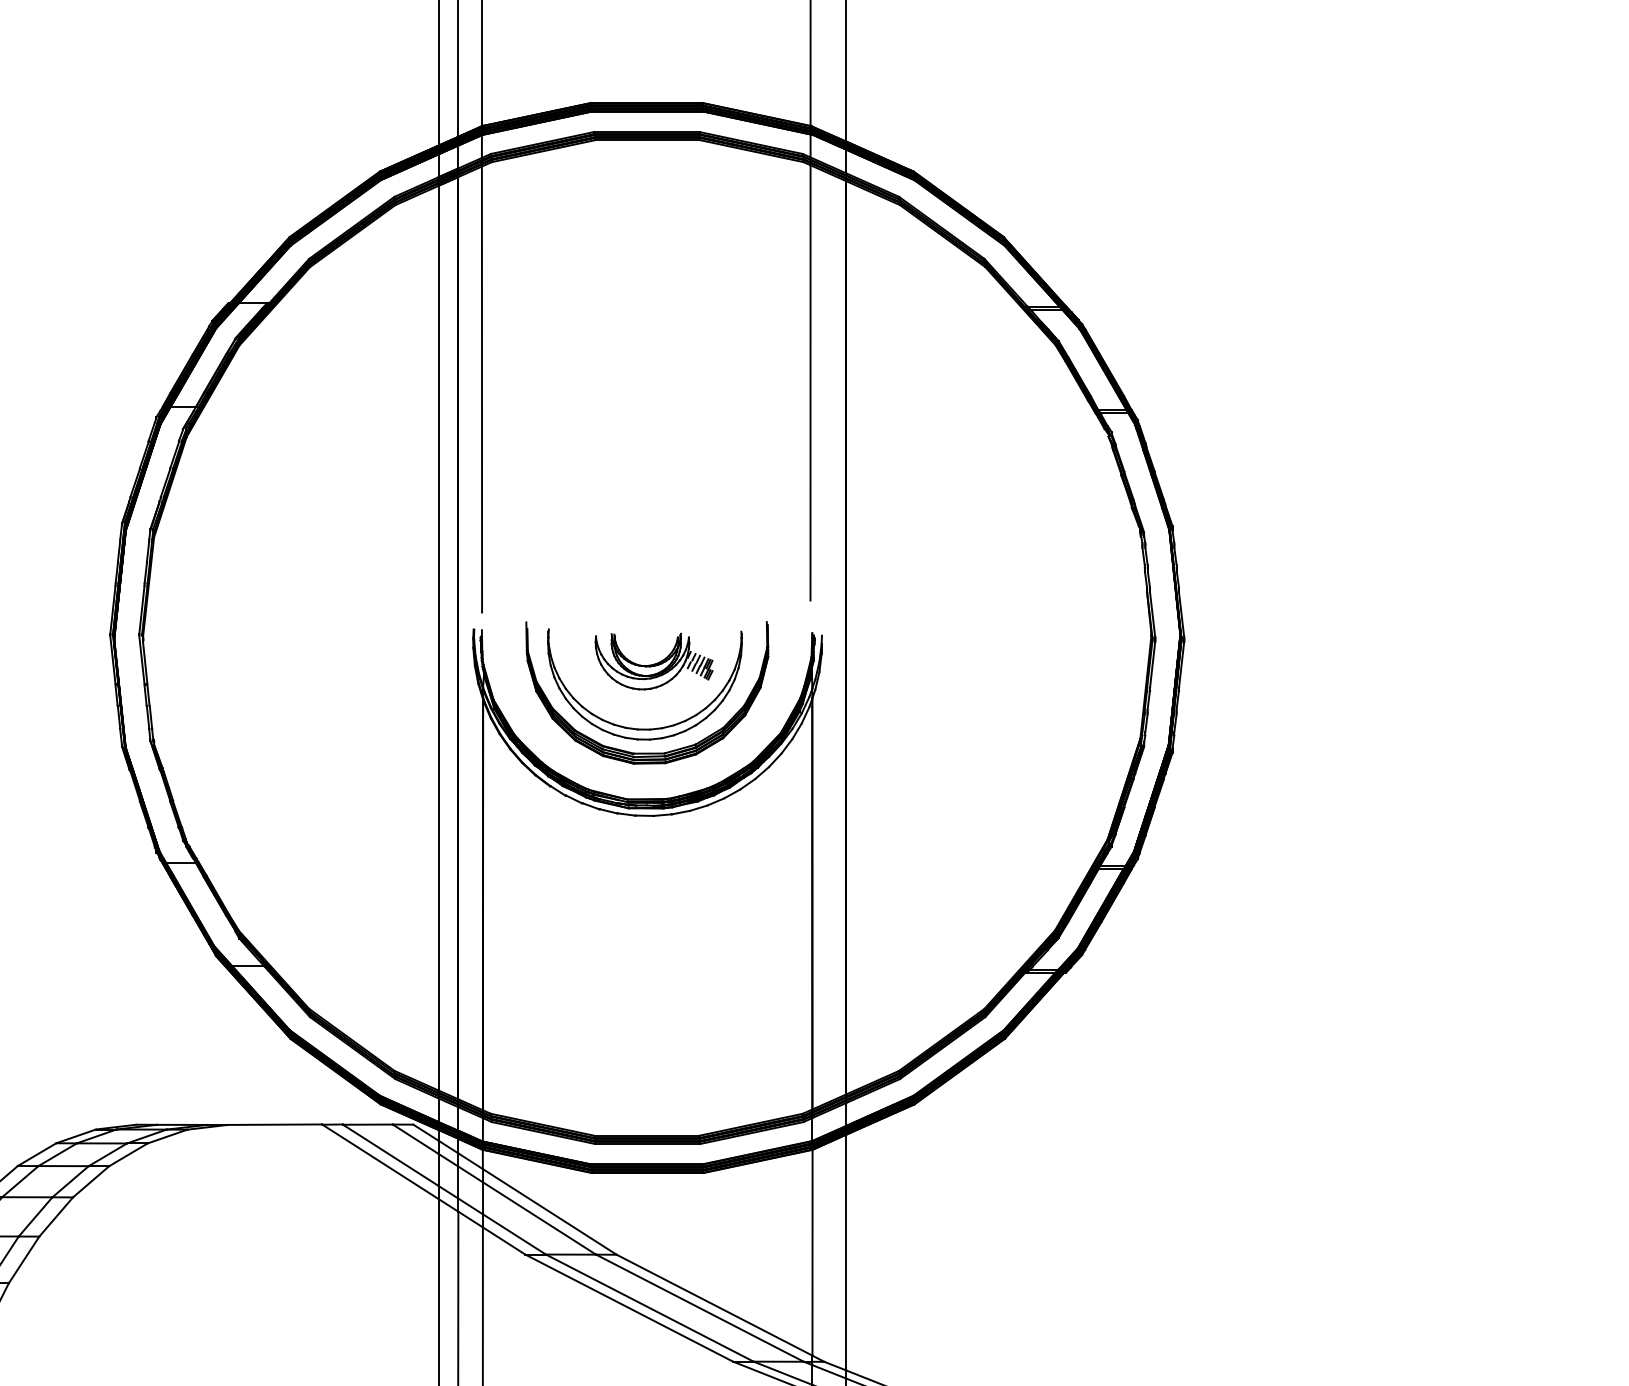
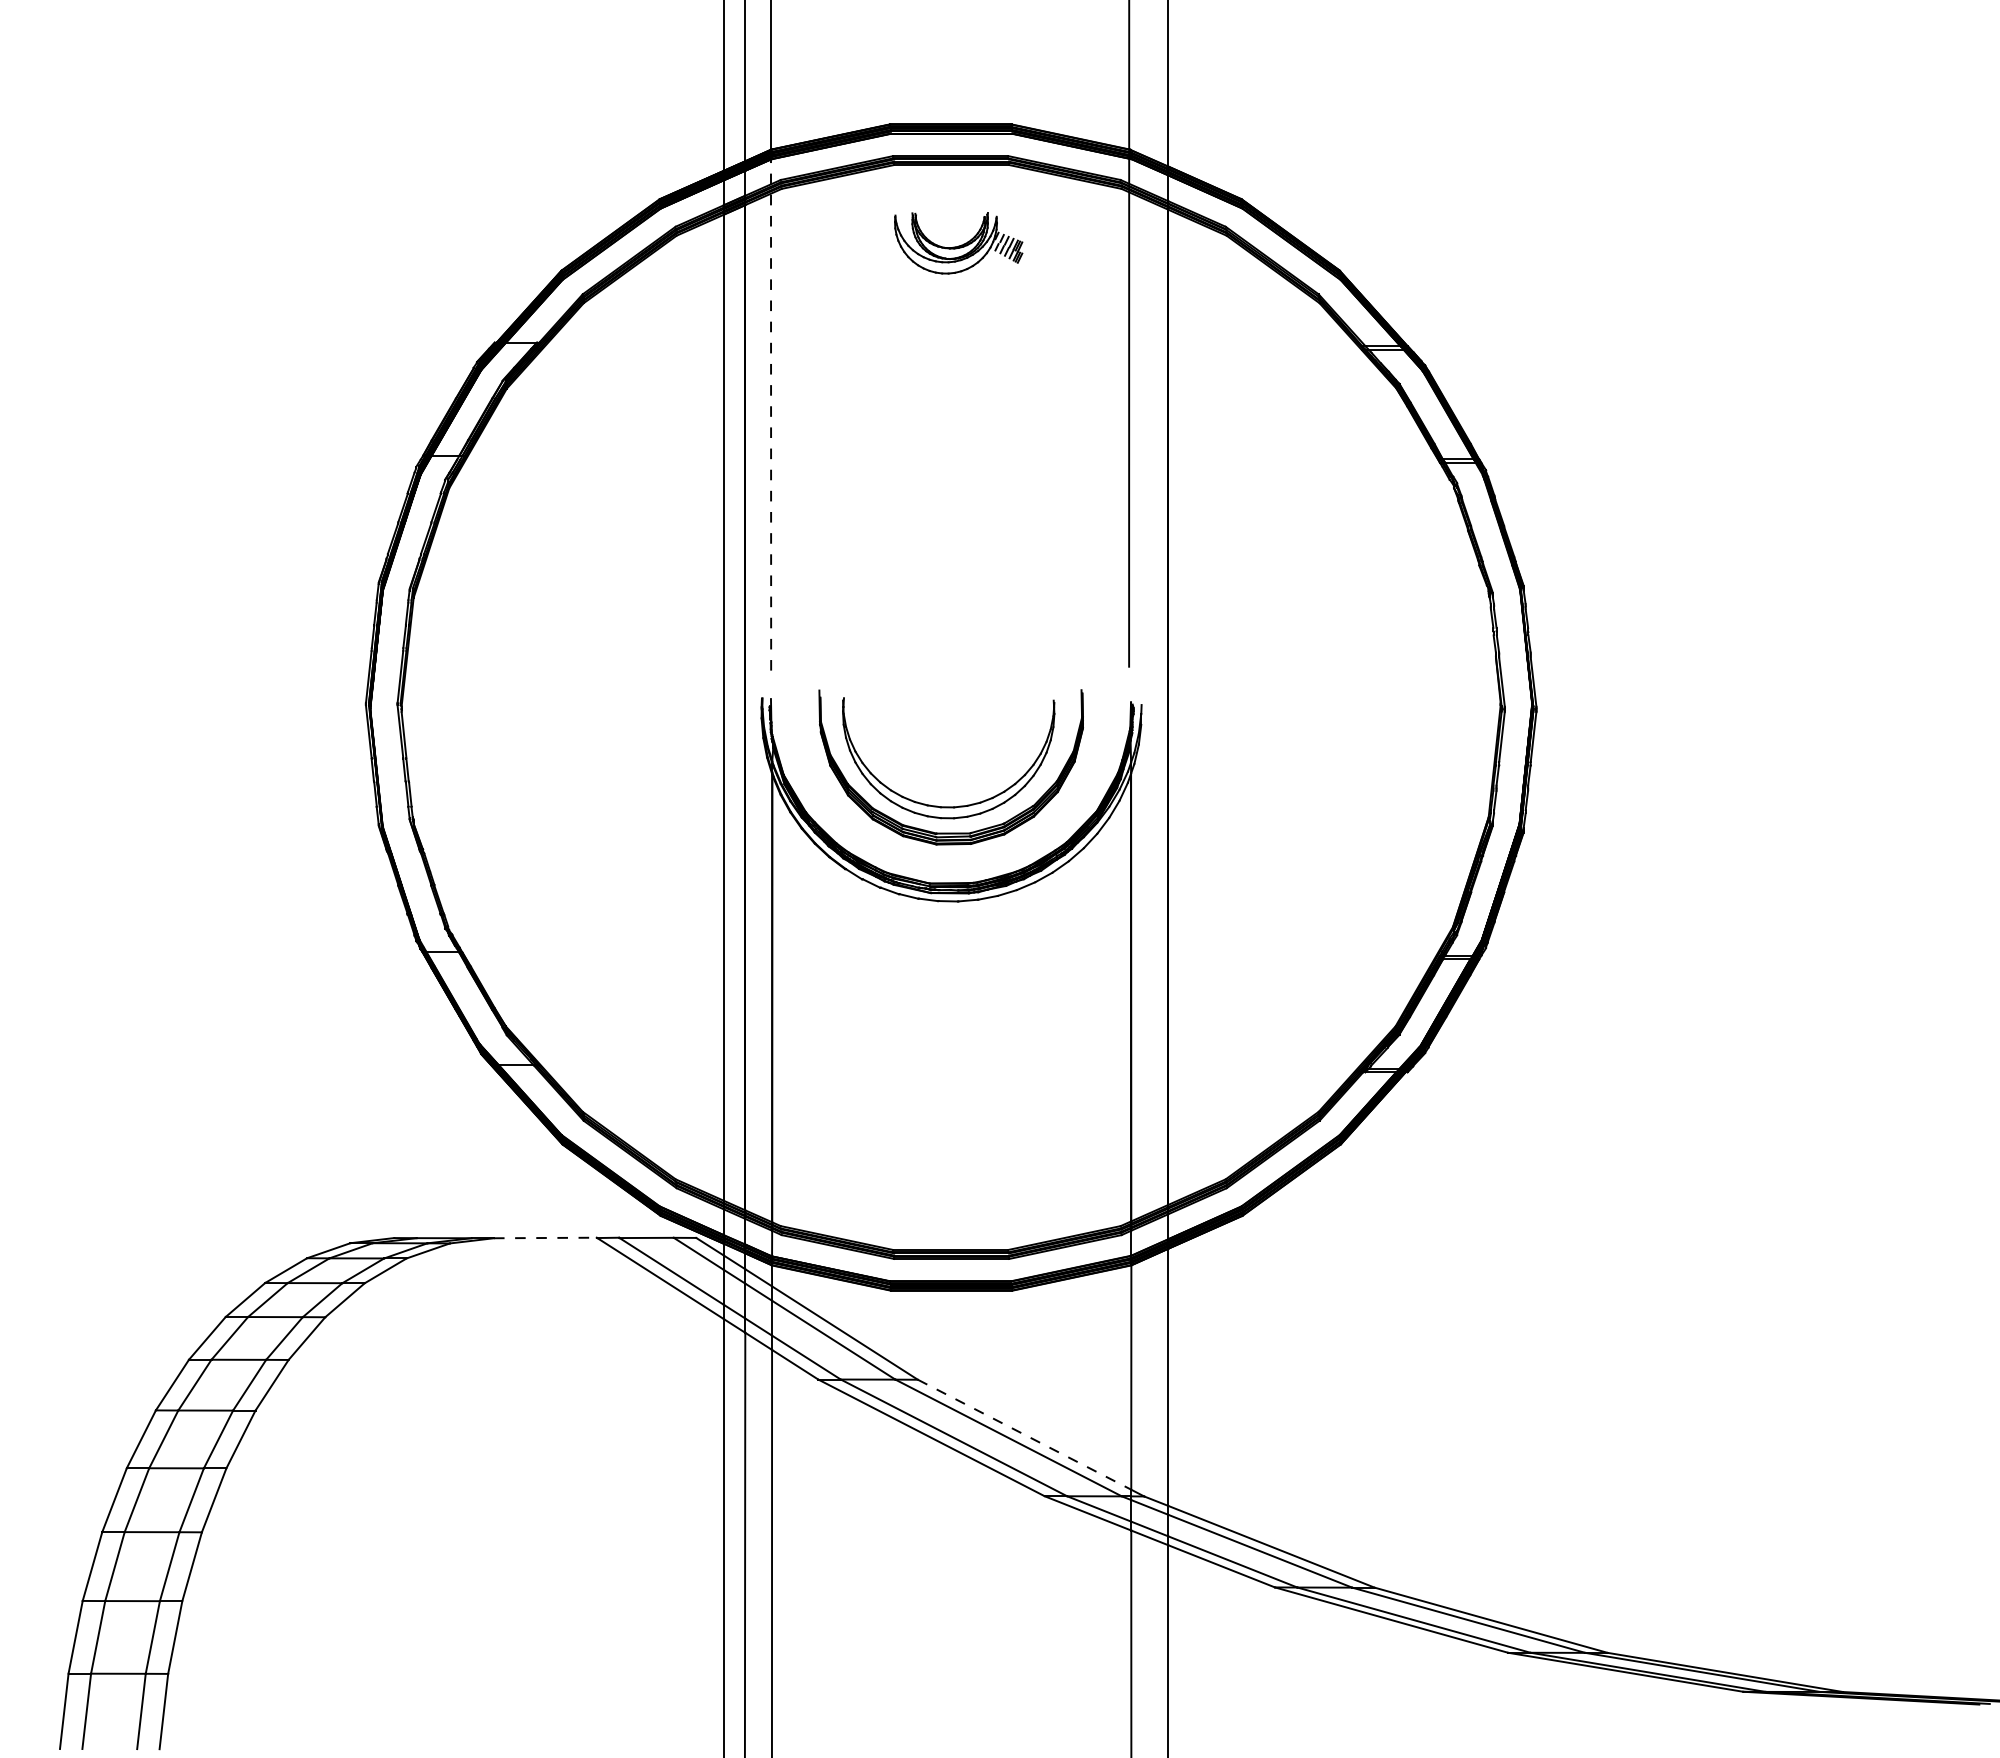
line: (482, 370) -> (771, 416), solid -> dashed
part: (653, 661) -> (958, 243), moved
line: (275, 1124) -> (545, 1237), solid -> dashed
line: (715, 1304) -> (1025, 1434), solid -> dashed

